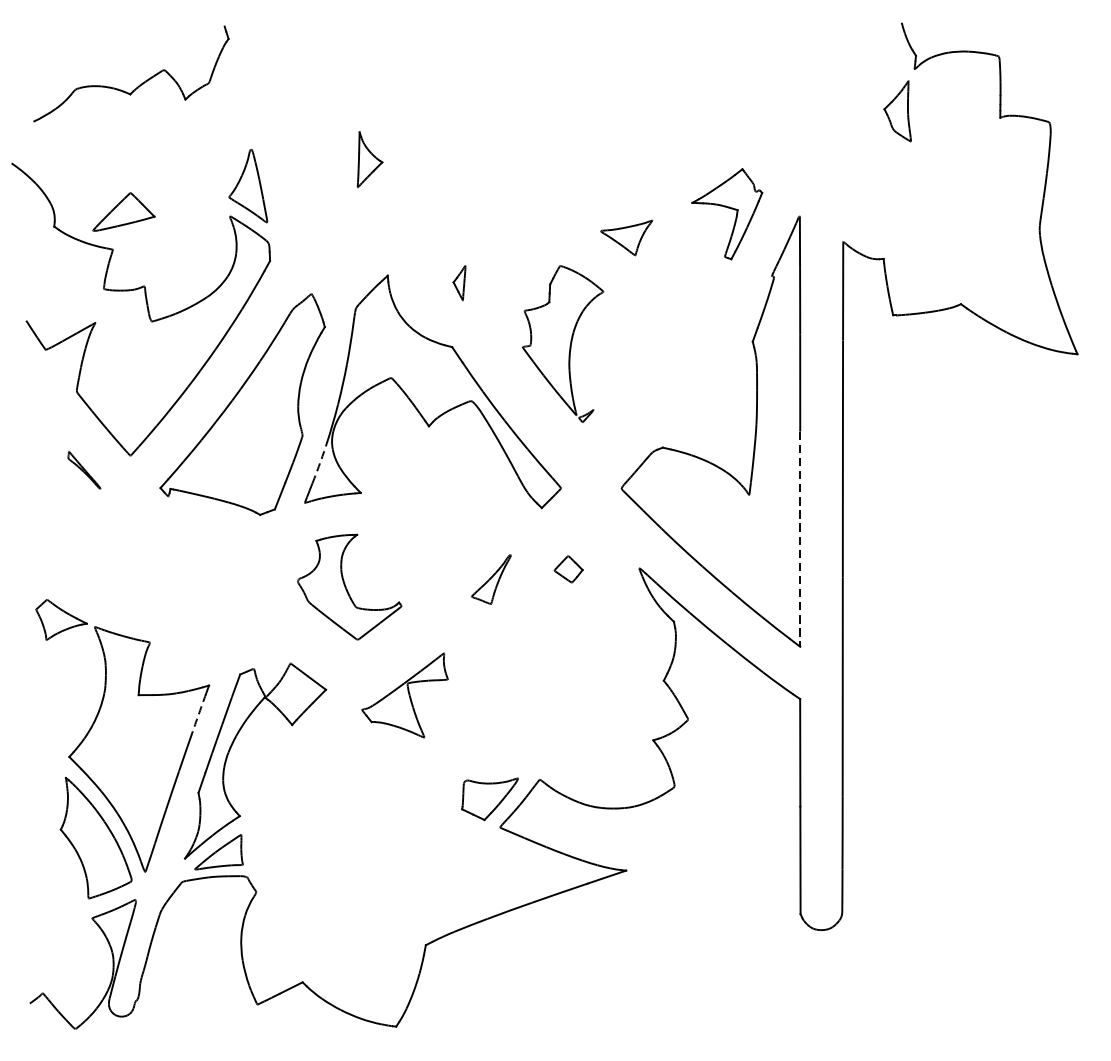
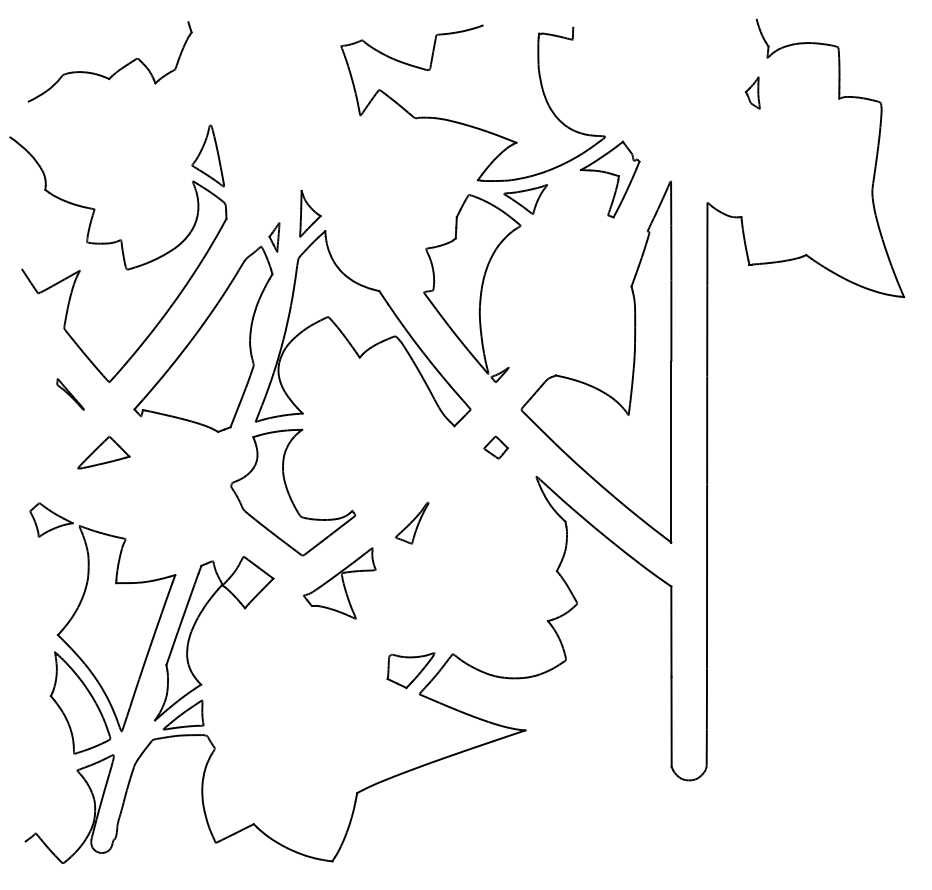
part: (896, 110) -> (752, 92), size x0.62
part: (554, 147) -> (465, 123), added
part: (370, 159) -> (310, 213), moved
part: (123, 211) -> (103, 452), moved
part: (459, 283) -> (274, 237), moved
part: (563, 344) -> (472, 288), size x1.43
arc: (320, 464) -> (268, 389), dashed -> solid
line: (800, 539) -> (671, 452), dashed -> solid
part: (568, 569) -> (495, 447), moved
part: (490, 578) -> (411, 522), moved
part: (349, 587) -> (293, 492), size x1.43
arc: (199, 713) -> (167, 598), dashed -> solid

